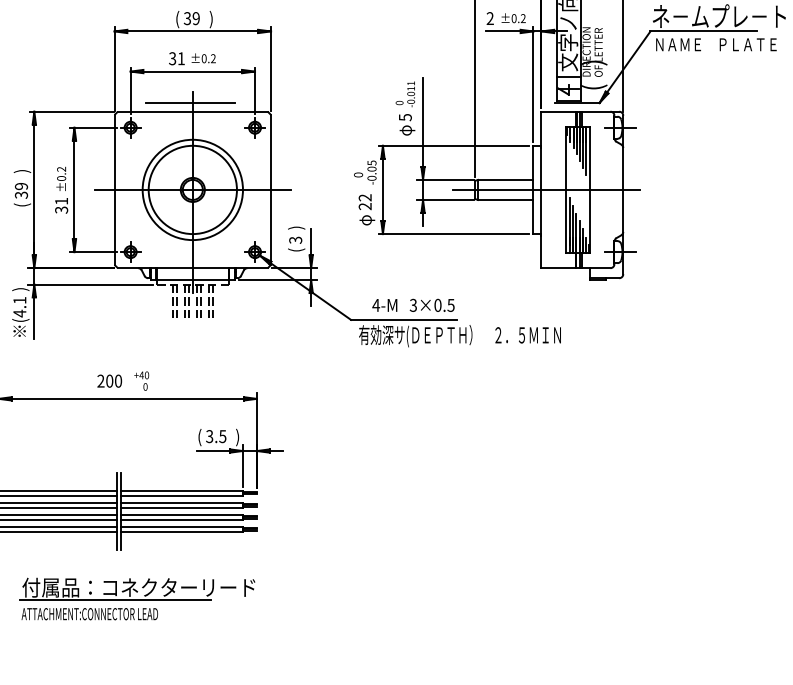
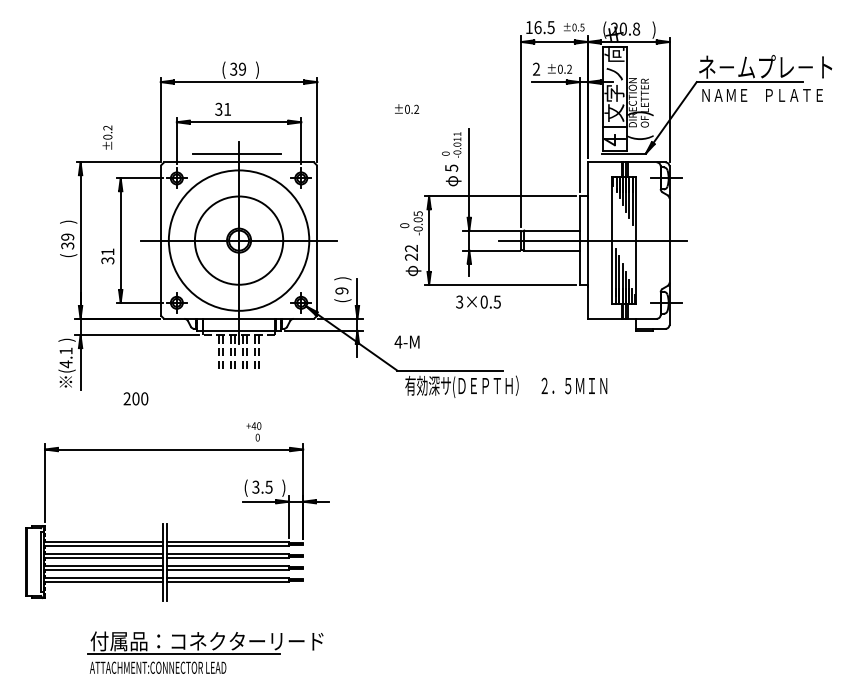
text: (204, 57) -> (407, 108), moved
text: (61, 178) -> (107, 137), moved
circle: (192, 189) -> (238, 240), size x1.4
text: (295, 239) -> (341, 290), 3 -> 9
text: (384, 304) -> (406, 341), moved
text: (432, 304) -> (478, 301), moved
text: (109, 380) -> (135, 398), moved
text: (141, 380) -> (253, 431), moved
part: (137, 598) -> (205, 652), moved

